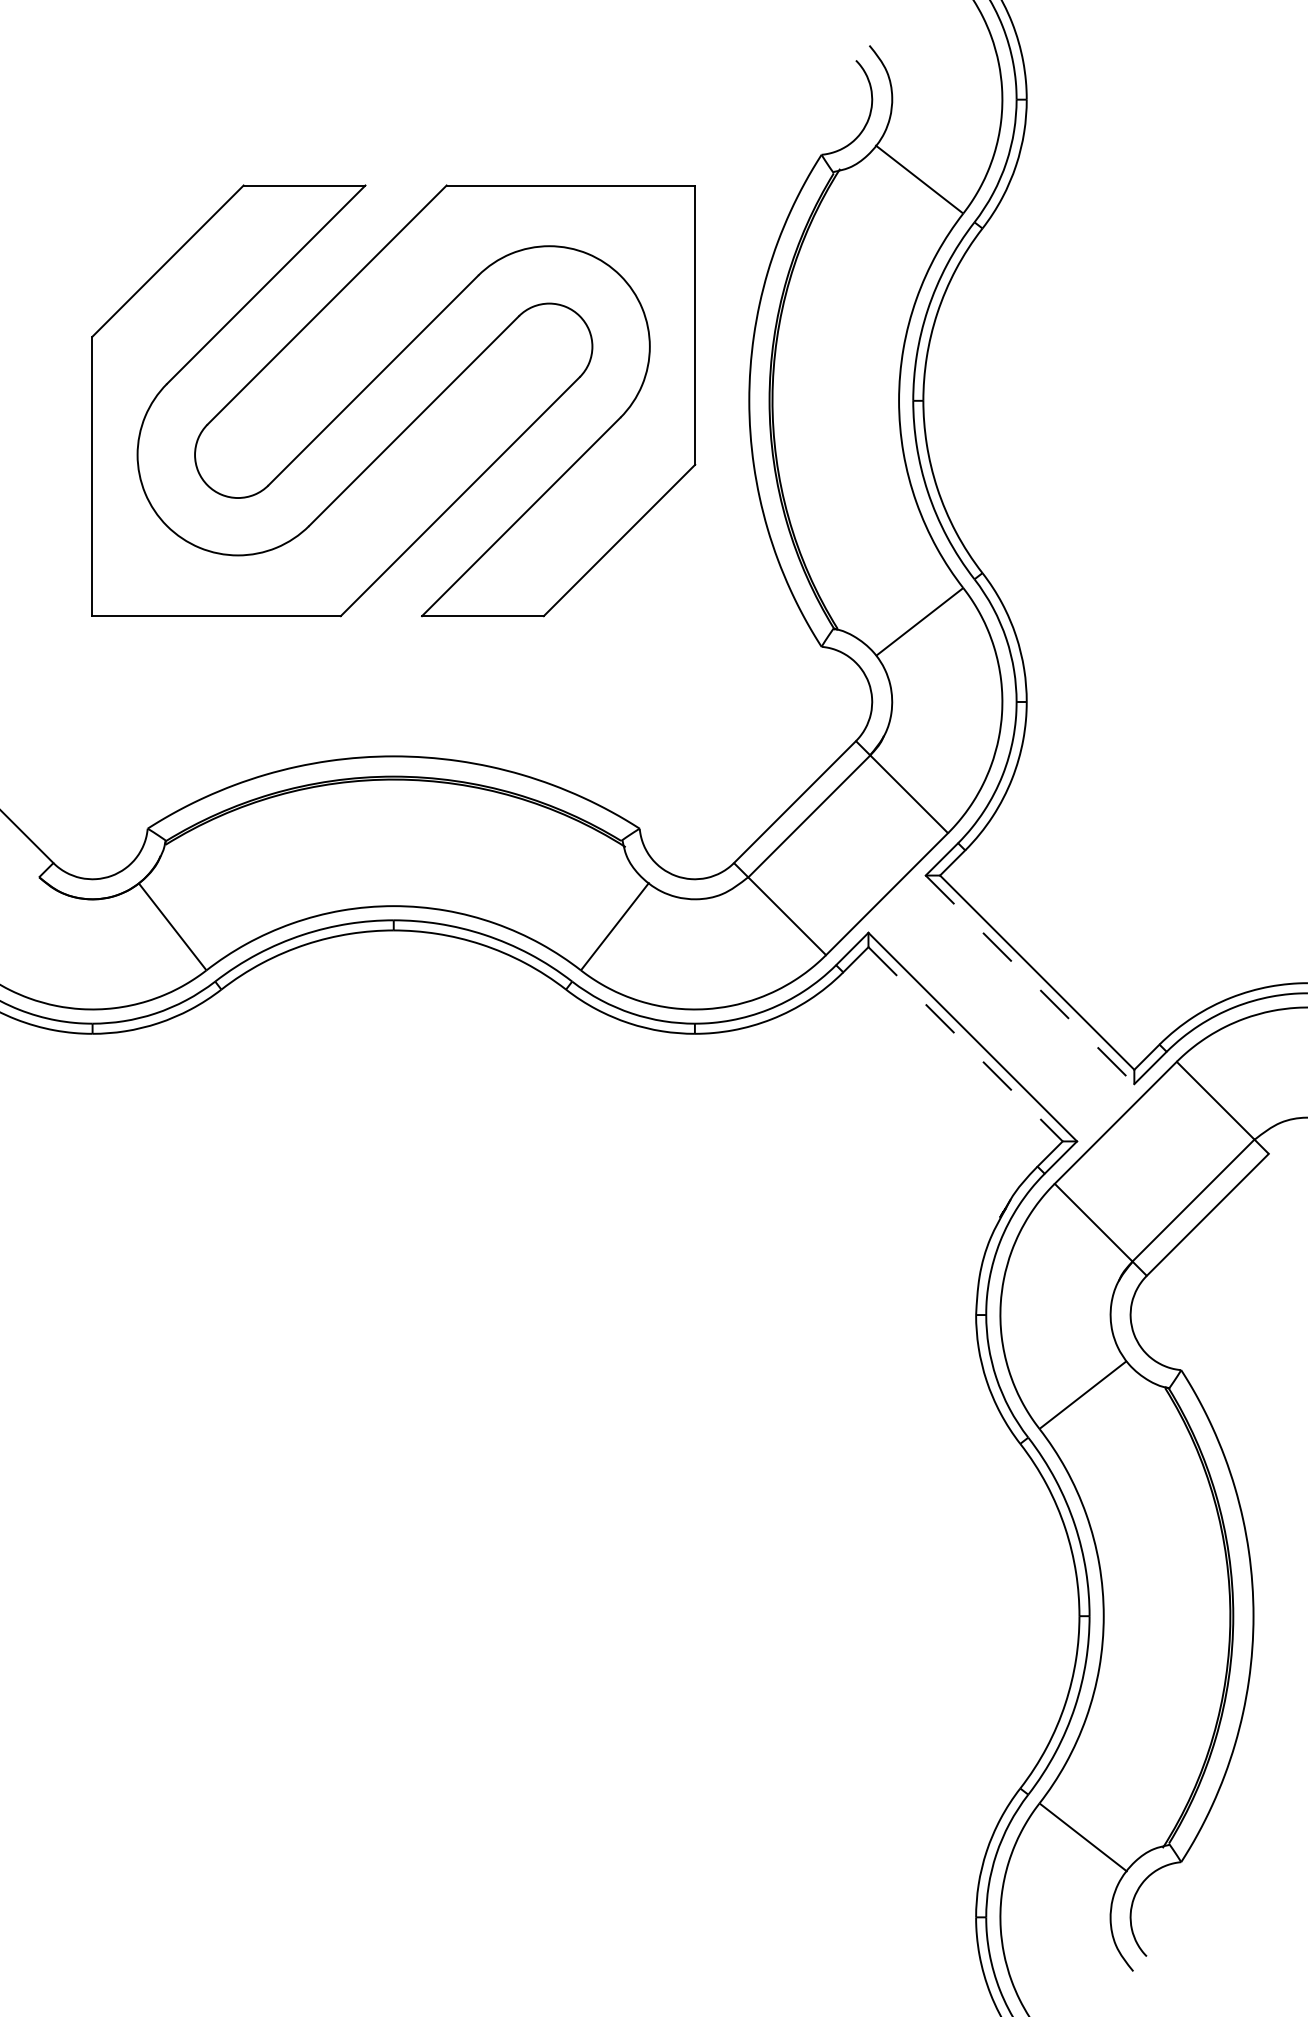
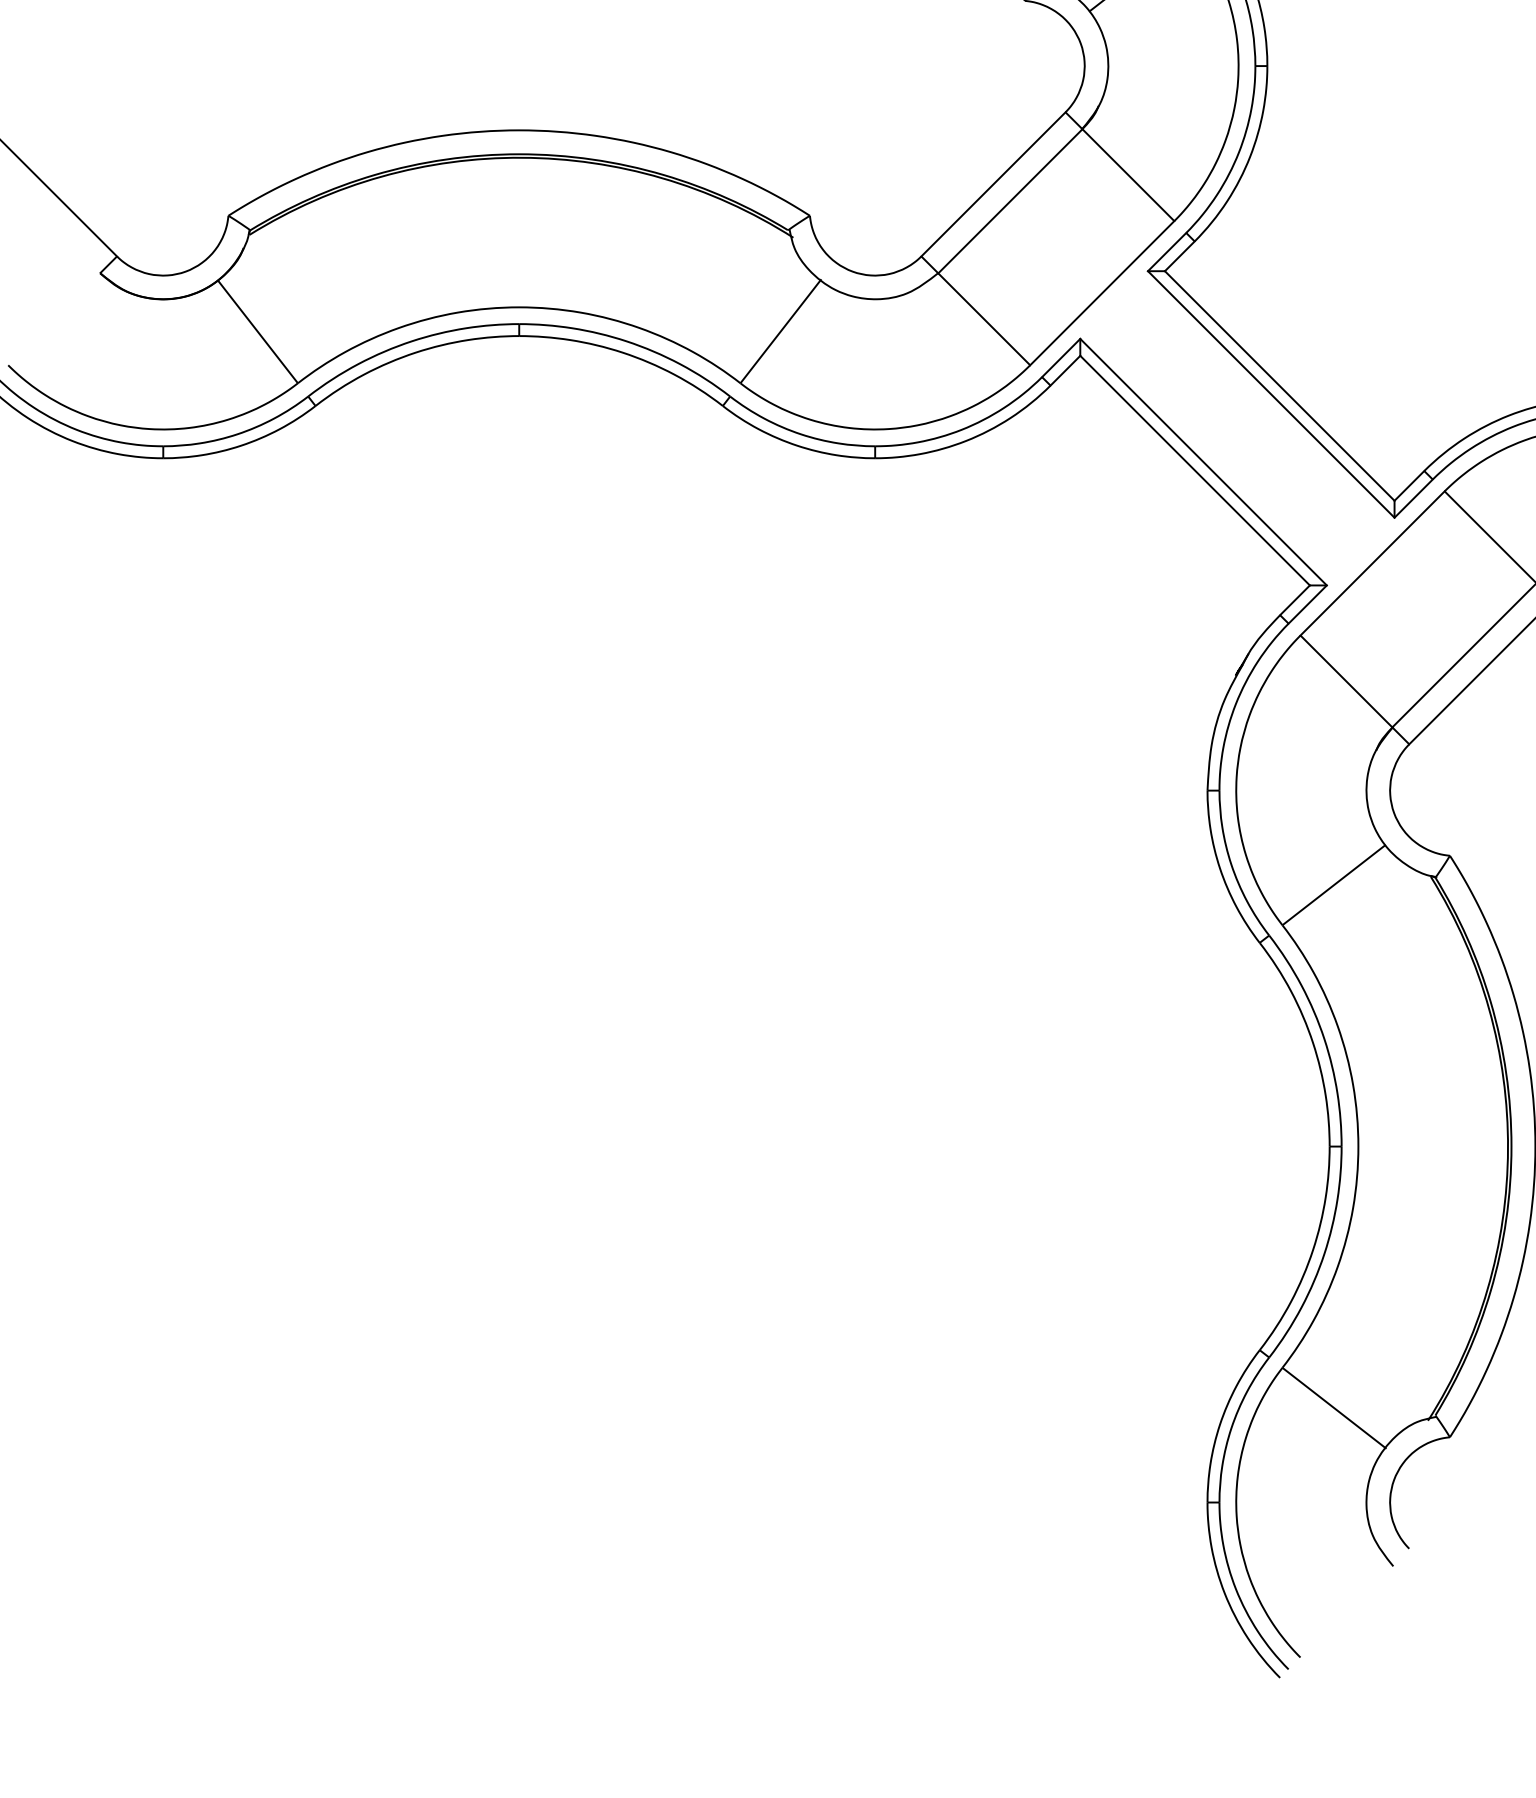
line: (1030, 980) -> (1271, 395), dashed -> solid
line: (965, 1044) -> (1194, 470), dashed -> solid

